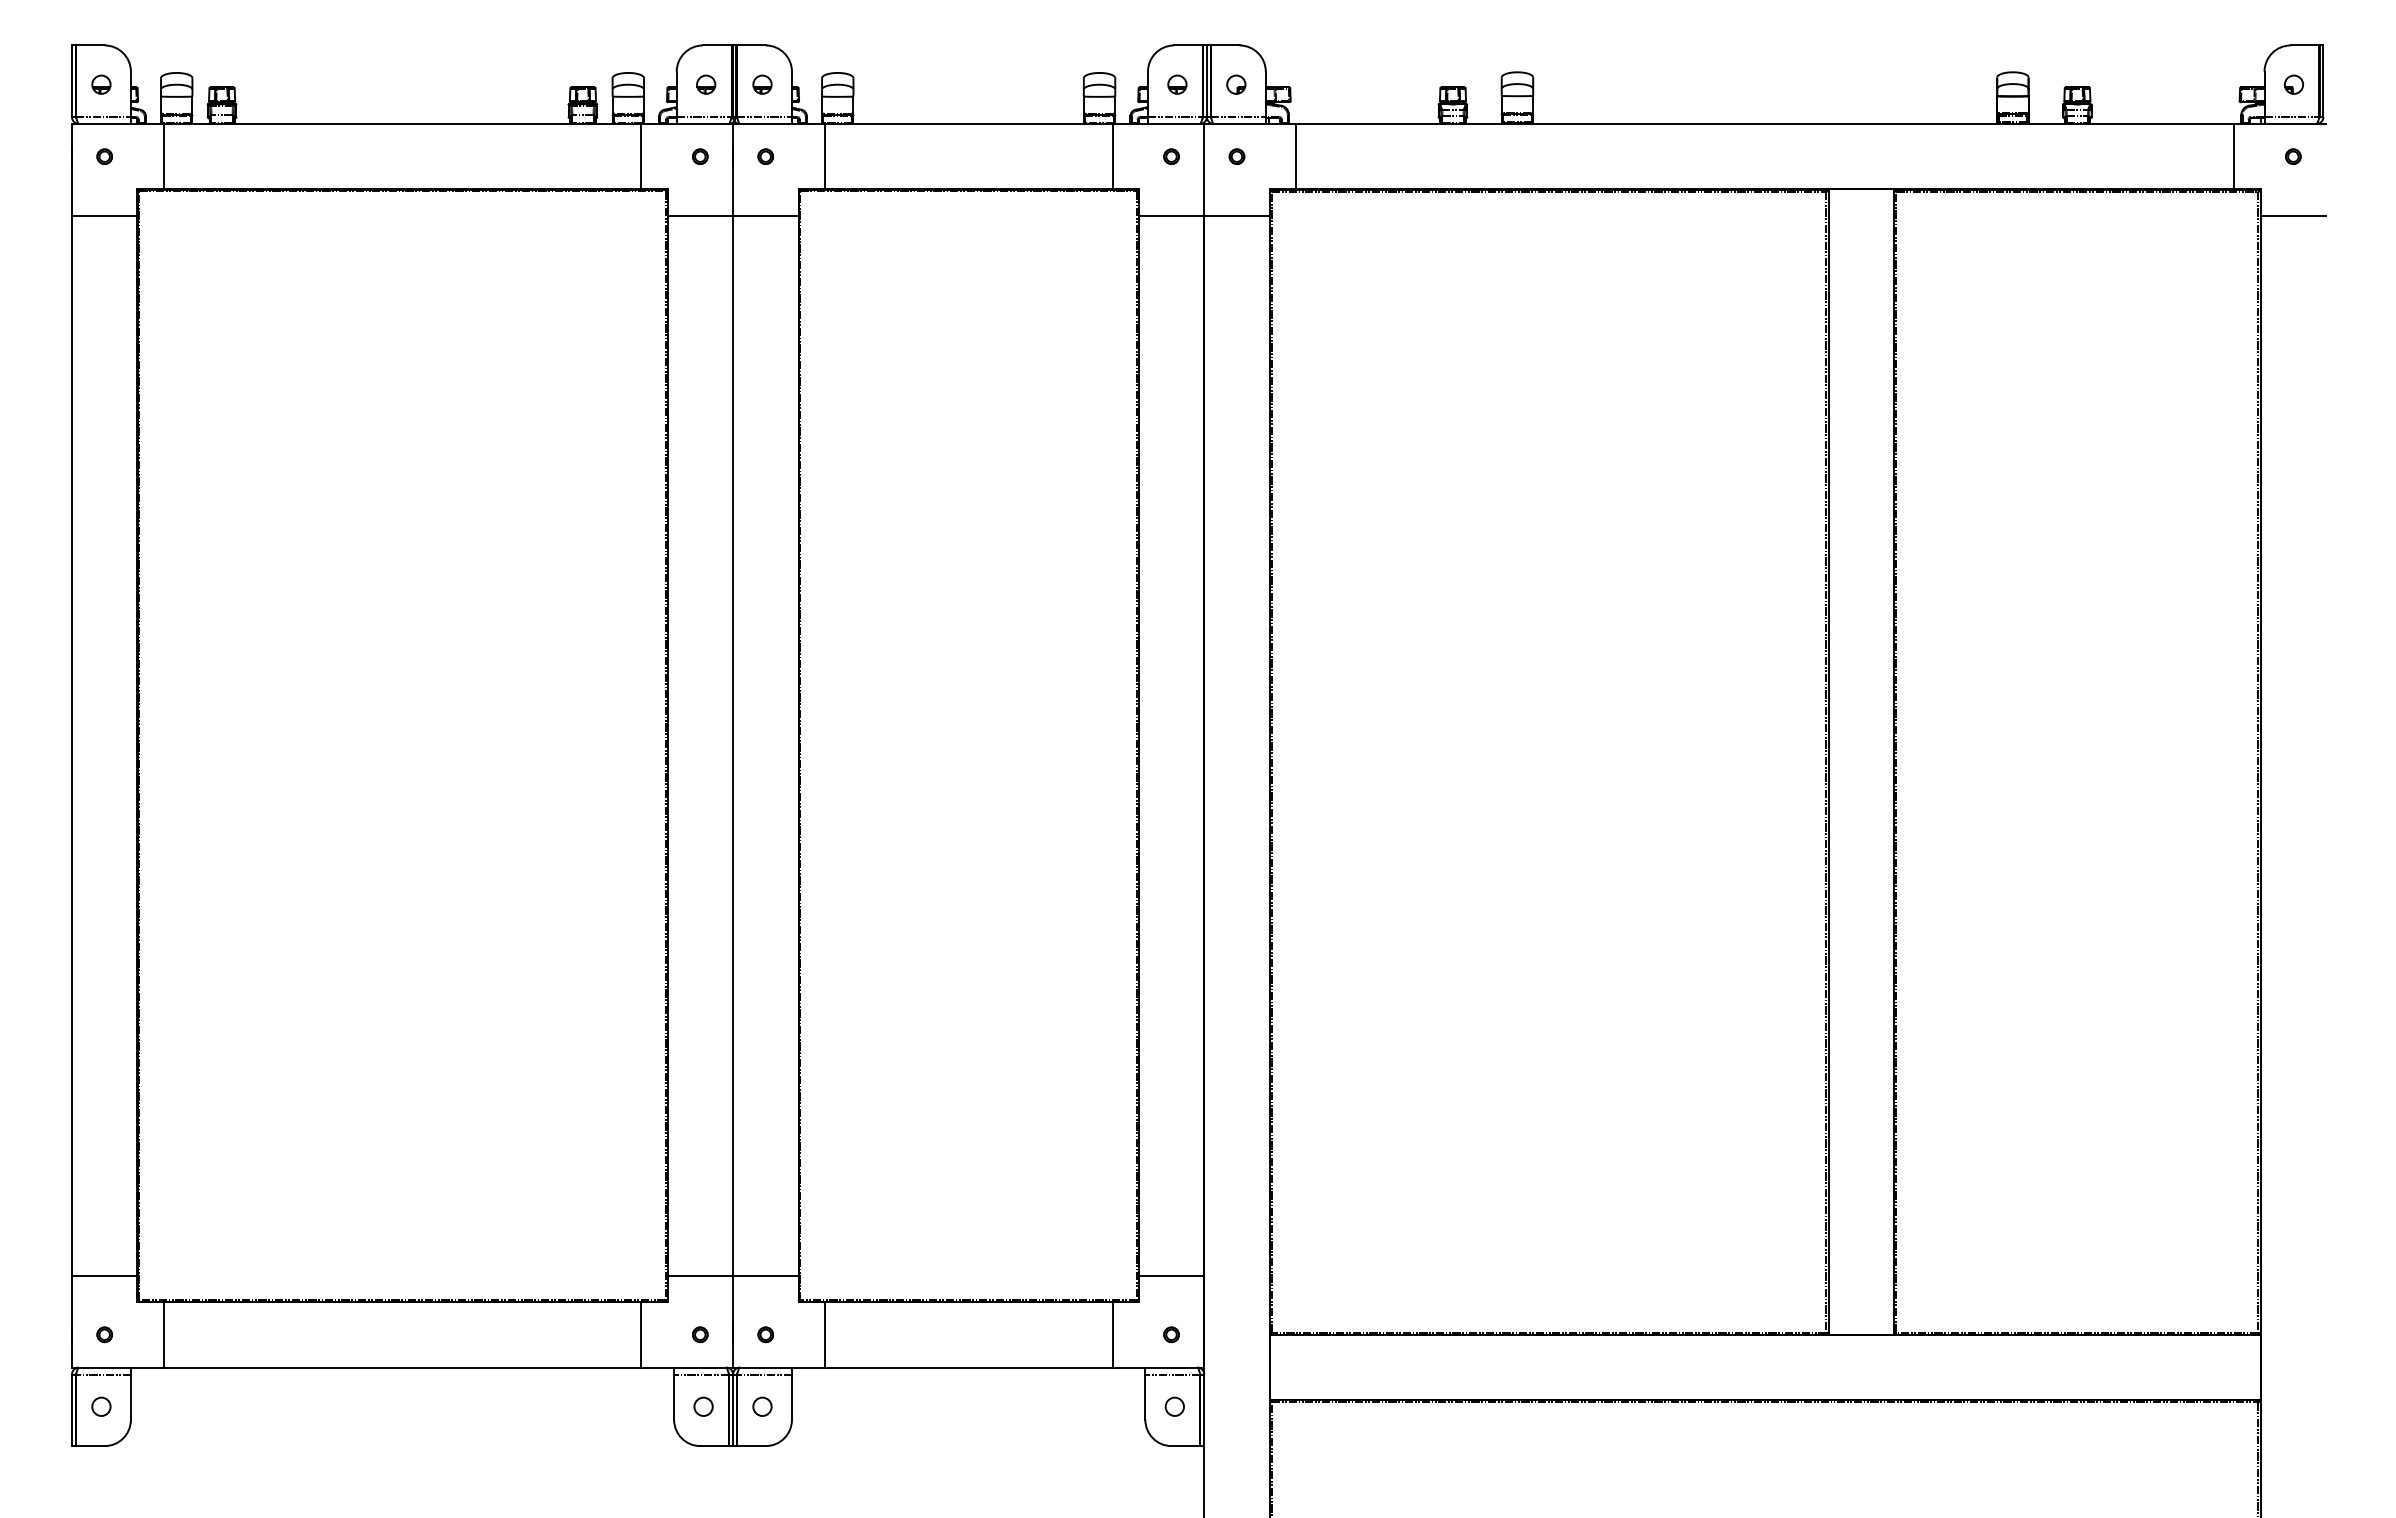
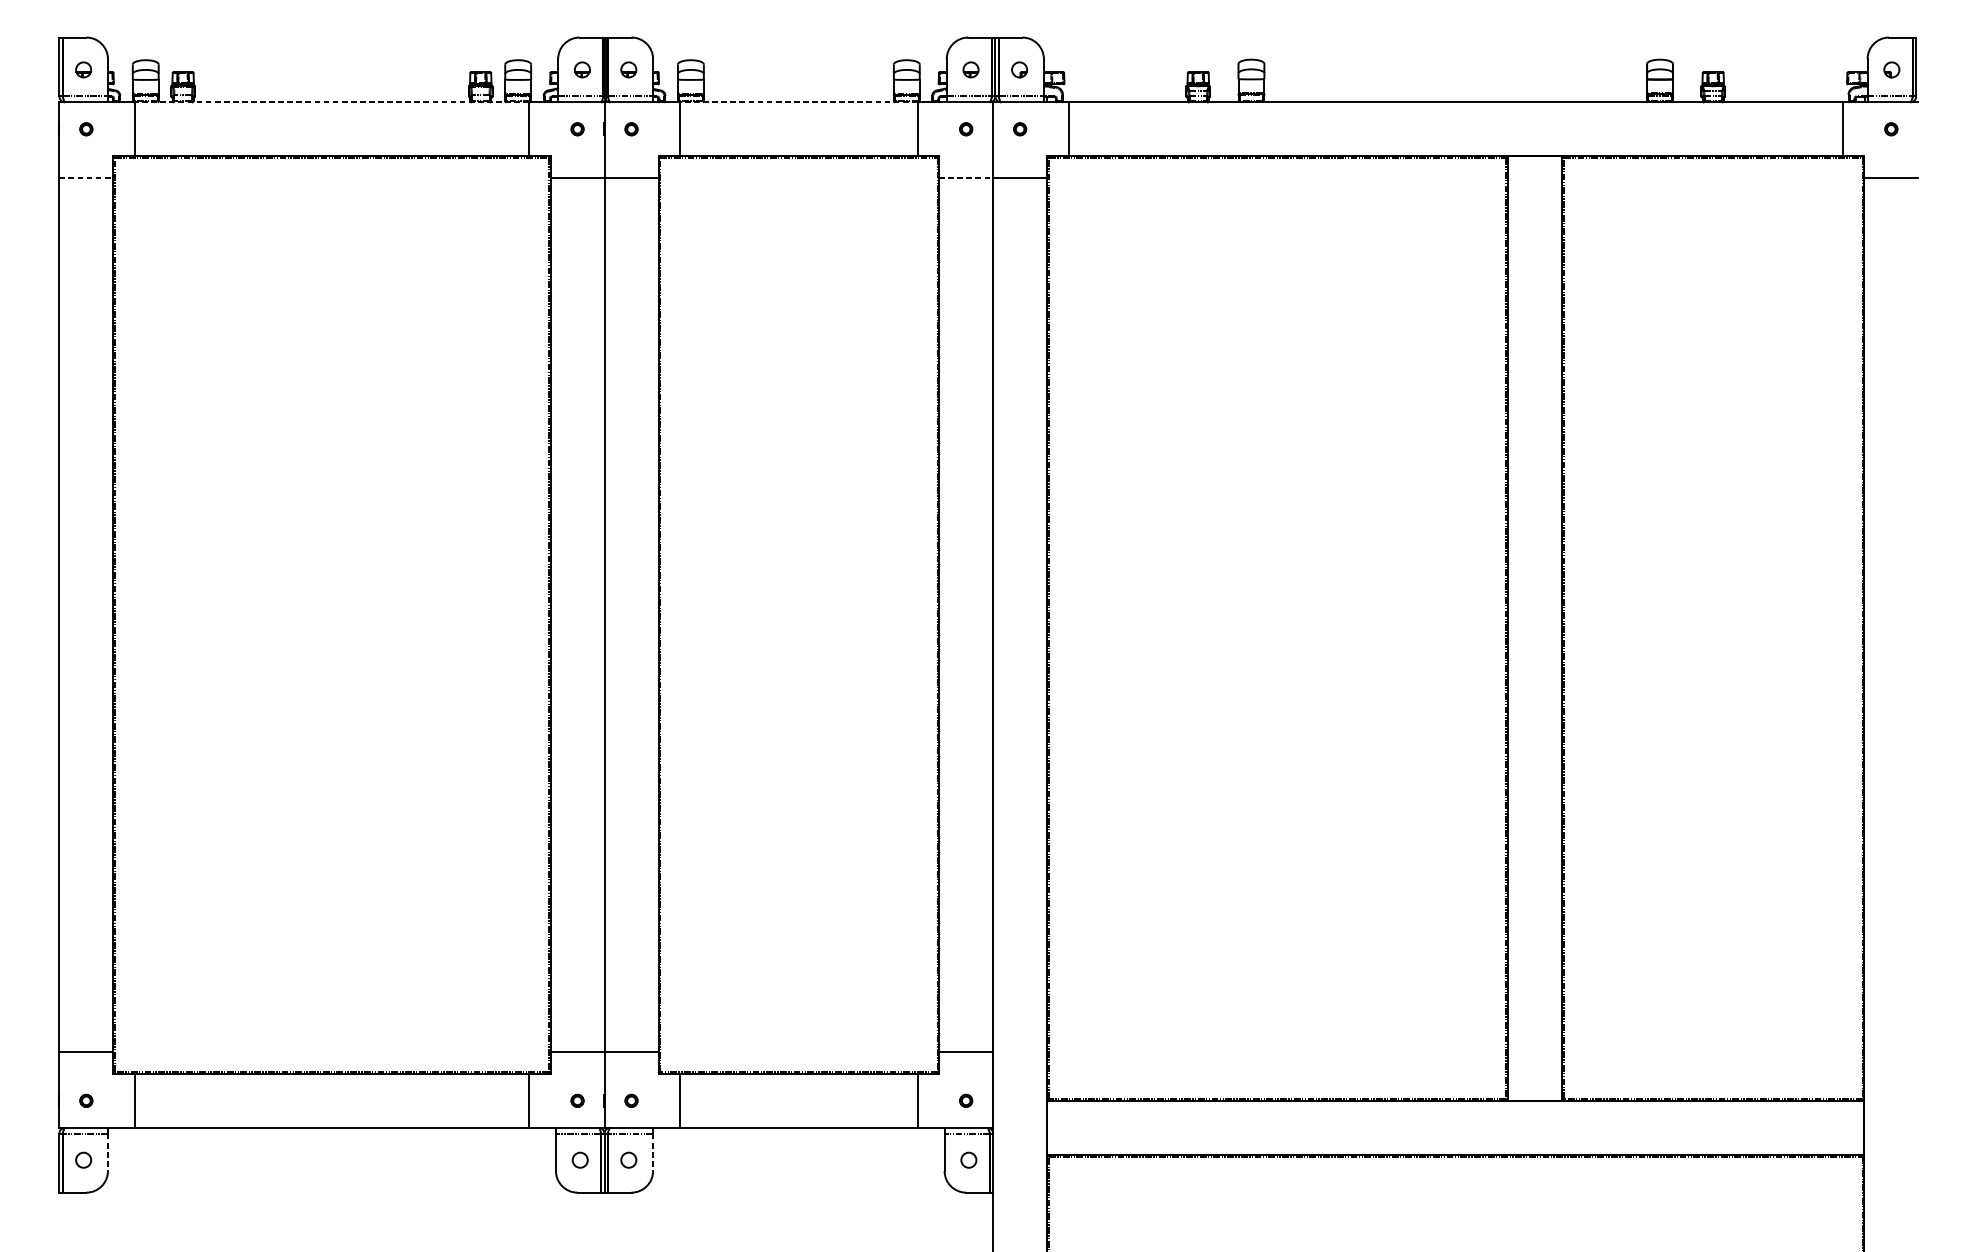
line: (402, 124) -> (331, 102), solid -> dashed
line: (968, 124) -> (798, 102), solid -> dashed
line: (104, 215) -> (86, 177), solid -> dashed
line: (1171, 215) -> (966, 177), solid -> dashed
line: (130, 1397) -> (107, 1152), solid -> dashed
line: (791, 1397) -> (652, 1152), solid -> dashed

